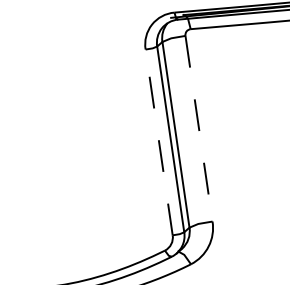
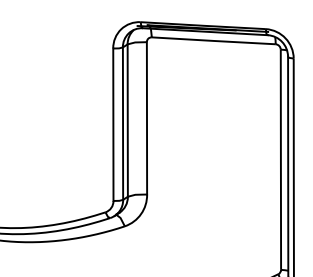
line: (199, 128) -> (147, 118), dashed -> solid
line: (159, 142) -> (113, 124), dashed -> solid

